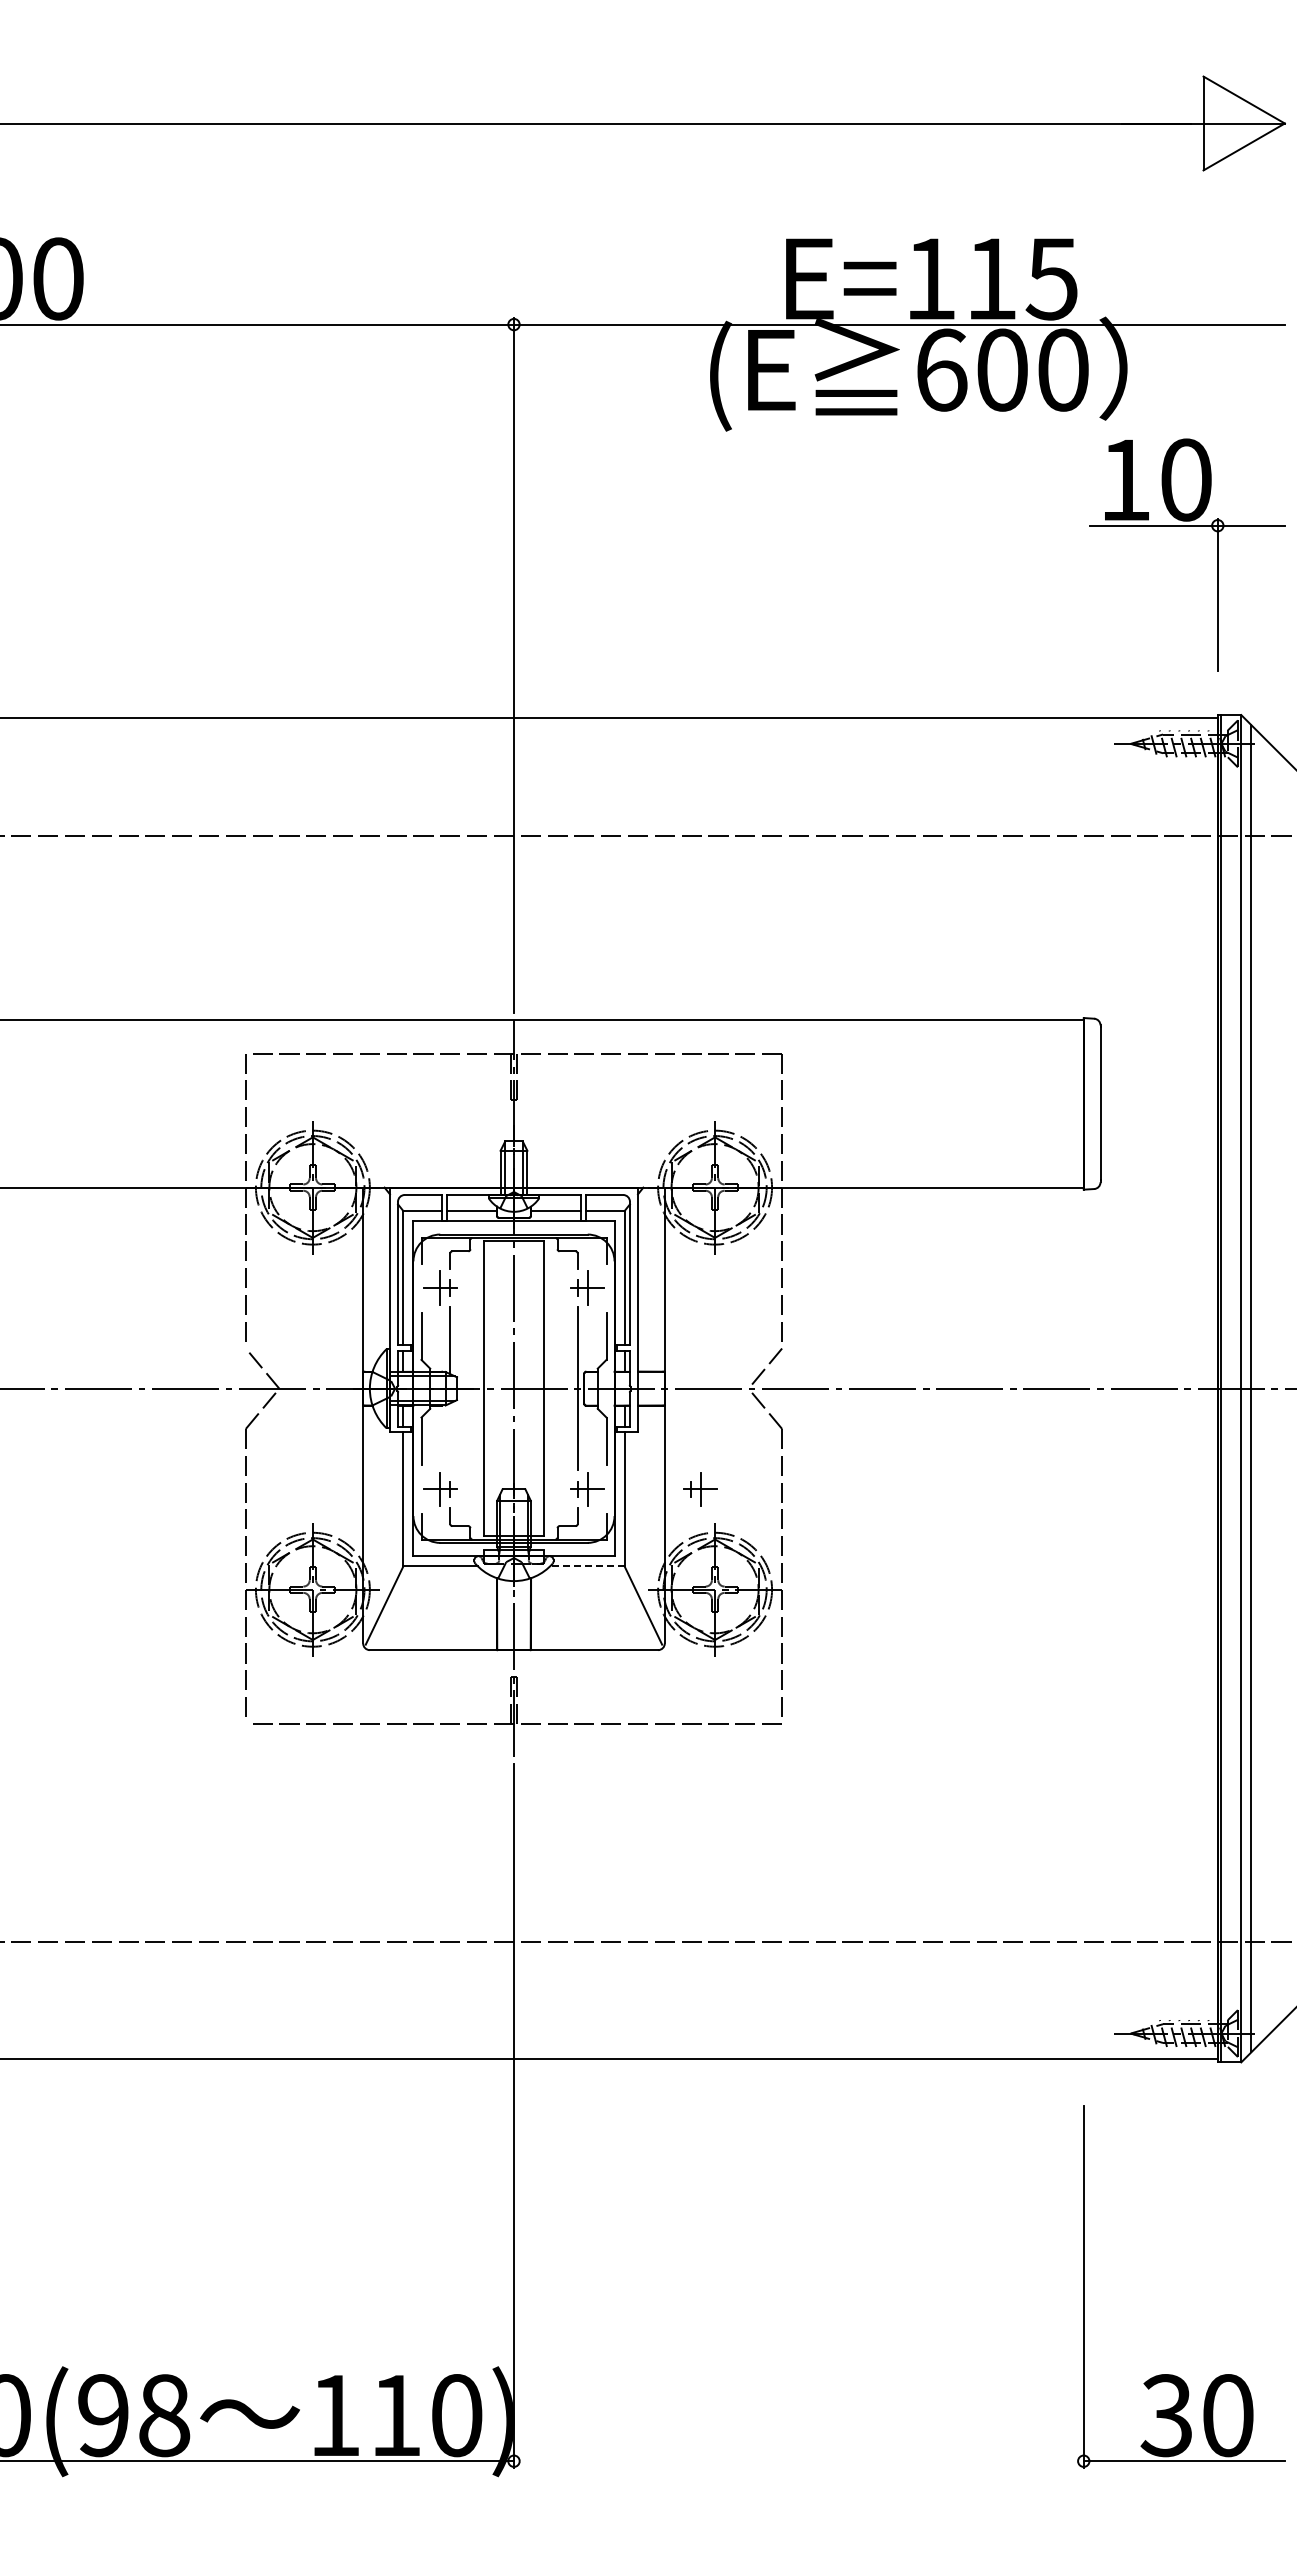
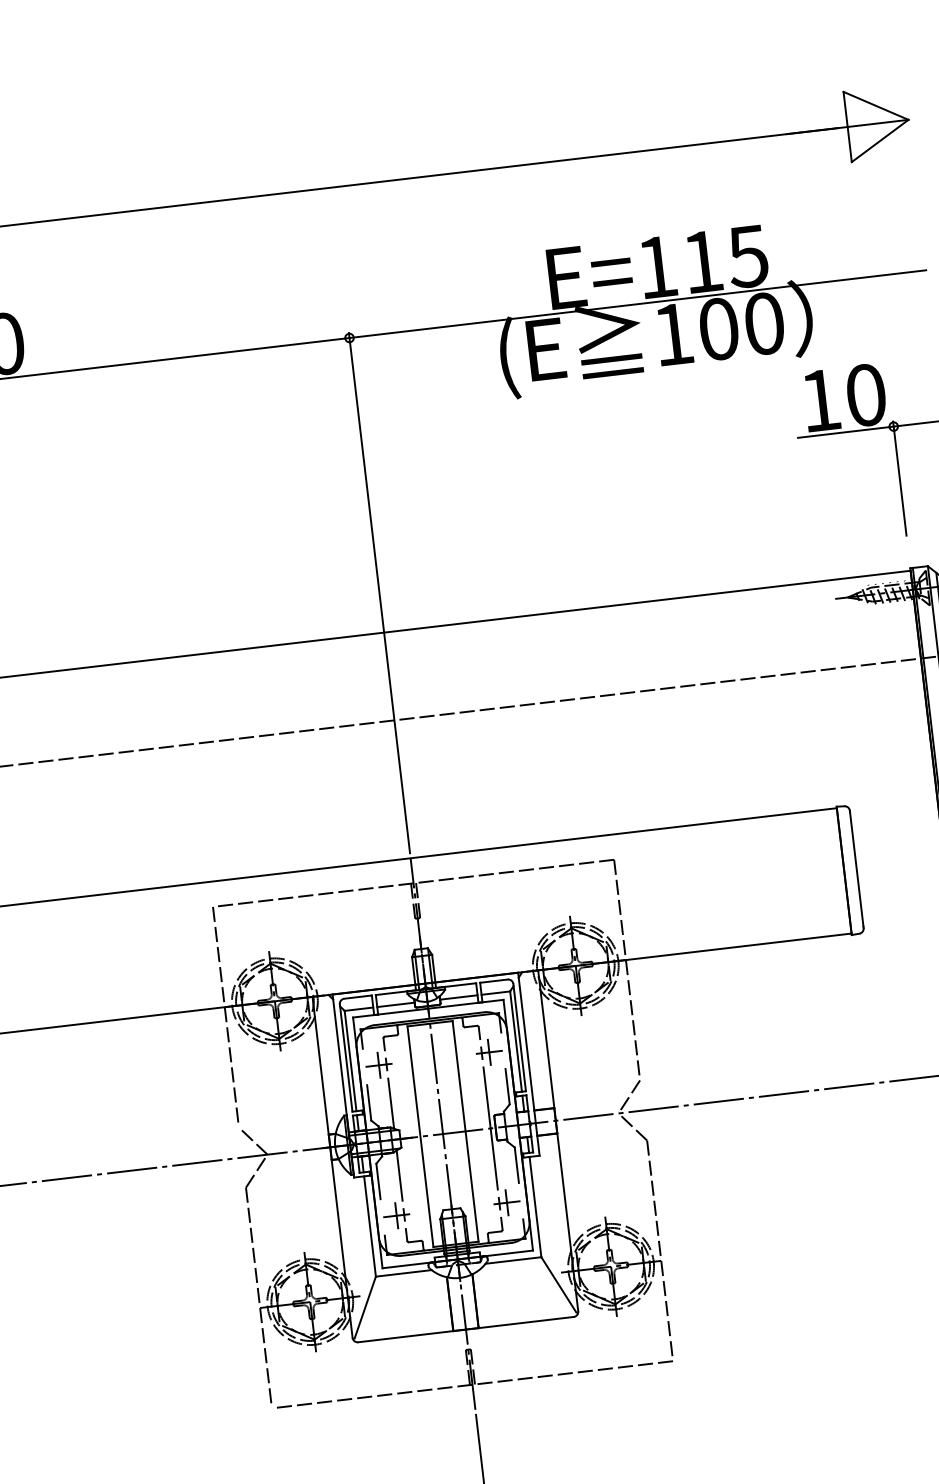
text: (942, 369) -> (674, 333), 600 -> 100
line: (450, 1436) -> (399, 1175), added
part: (700, 1489) -> (591, 1193), removed
line: (586, 1566) -> (512, 1260), dashed -> solid

